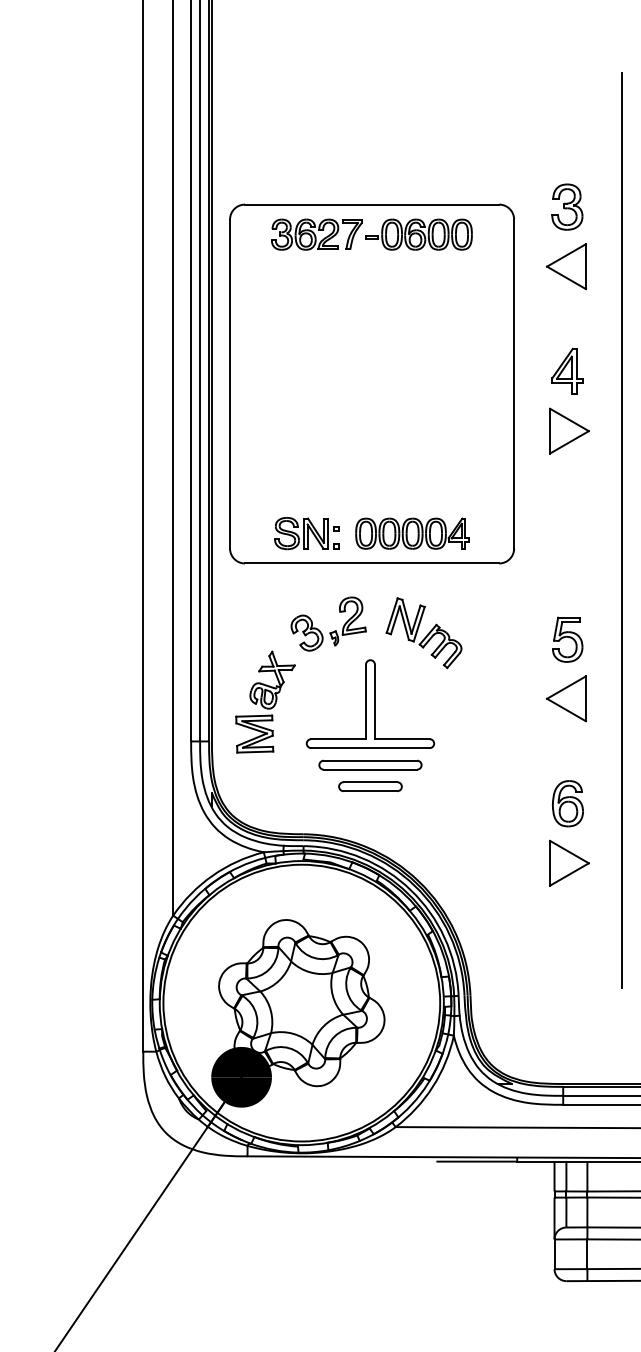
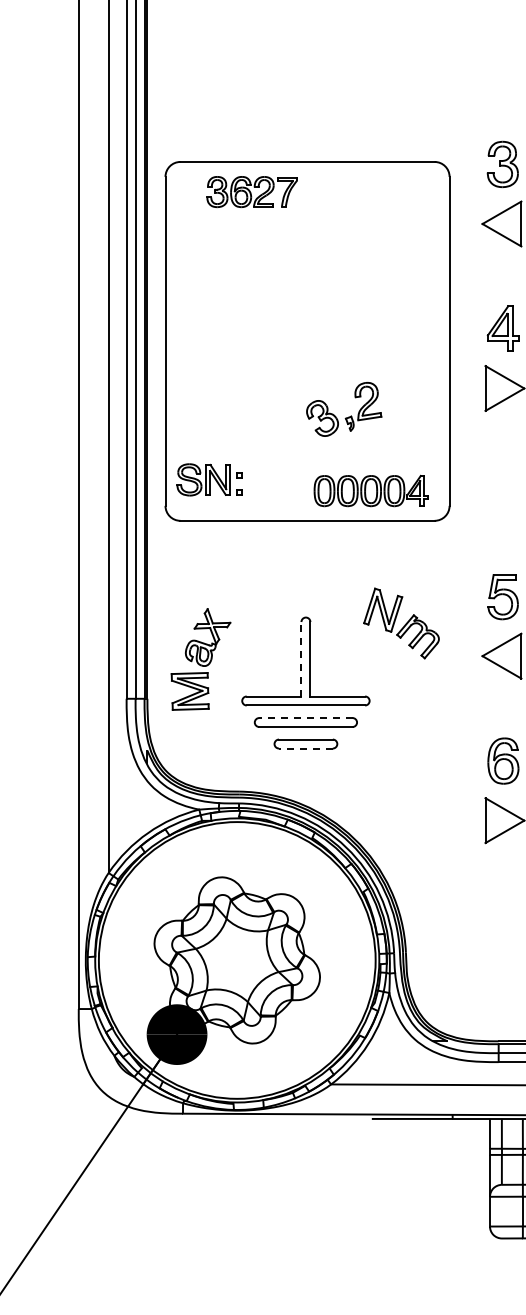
part: (418, 234) -> (353, 191), removed
part: (306, 533) -> (208, 479), moved
part: (412, 533) -> (370, 490), moved
part: (332, 631) -> (347, 416), moved
part: (423, 633) -> (400, 623), moved
line: (365, 701) -> (300, 658), solid -> dashed
line: (370, 760) -> (305, 717), solid -> dashed
line: (370, 791) -> (305, 748), solid -> dashed

